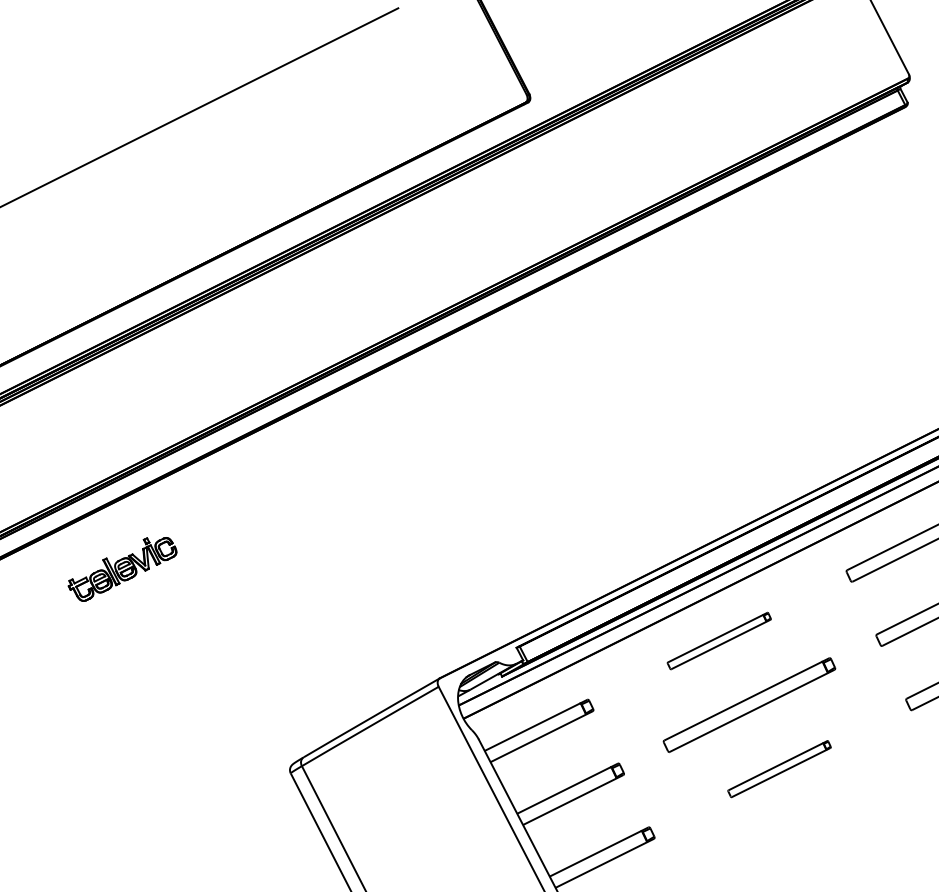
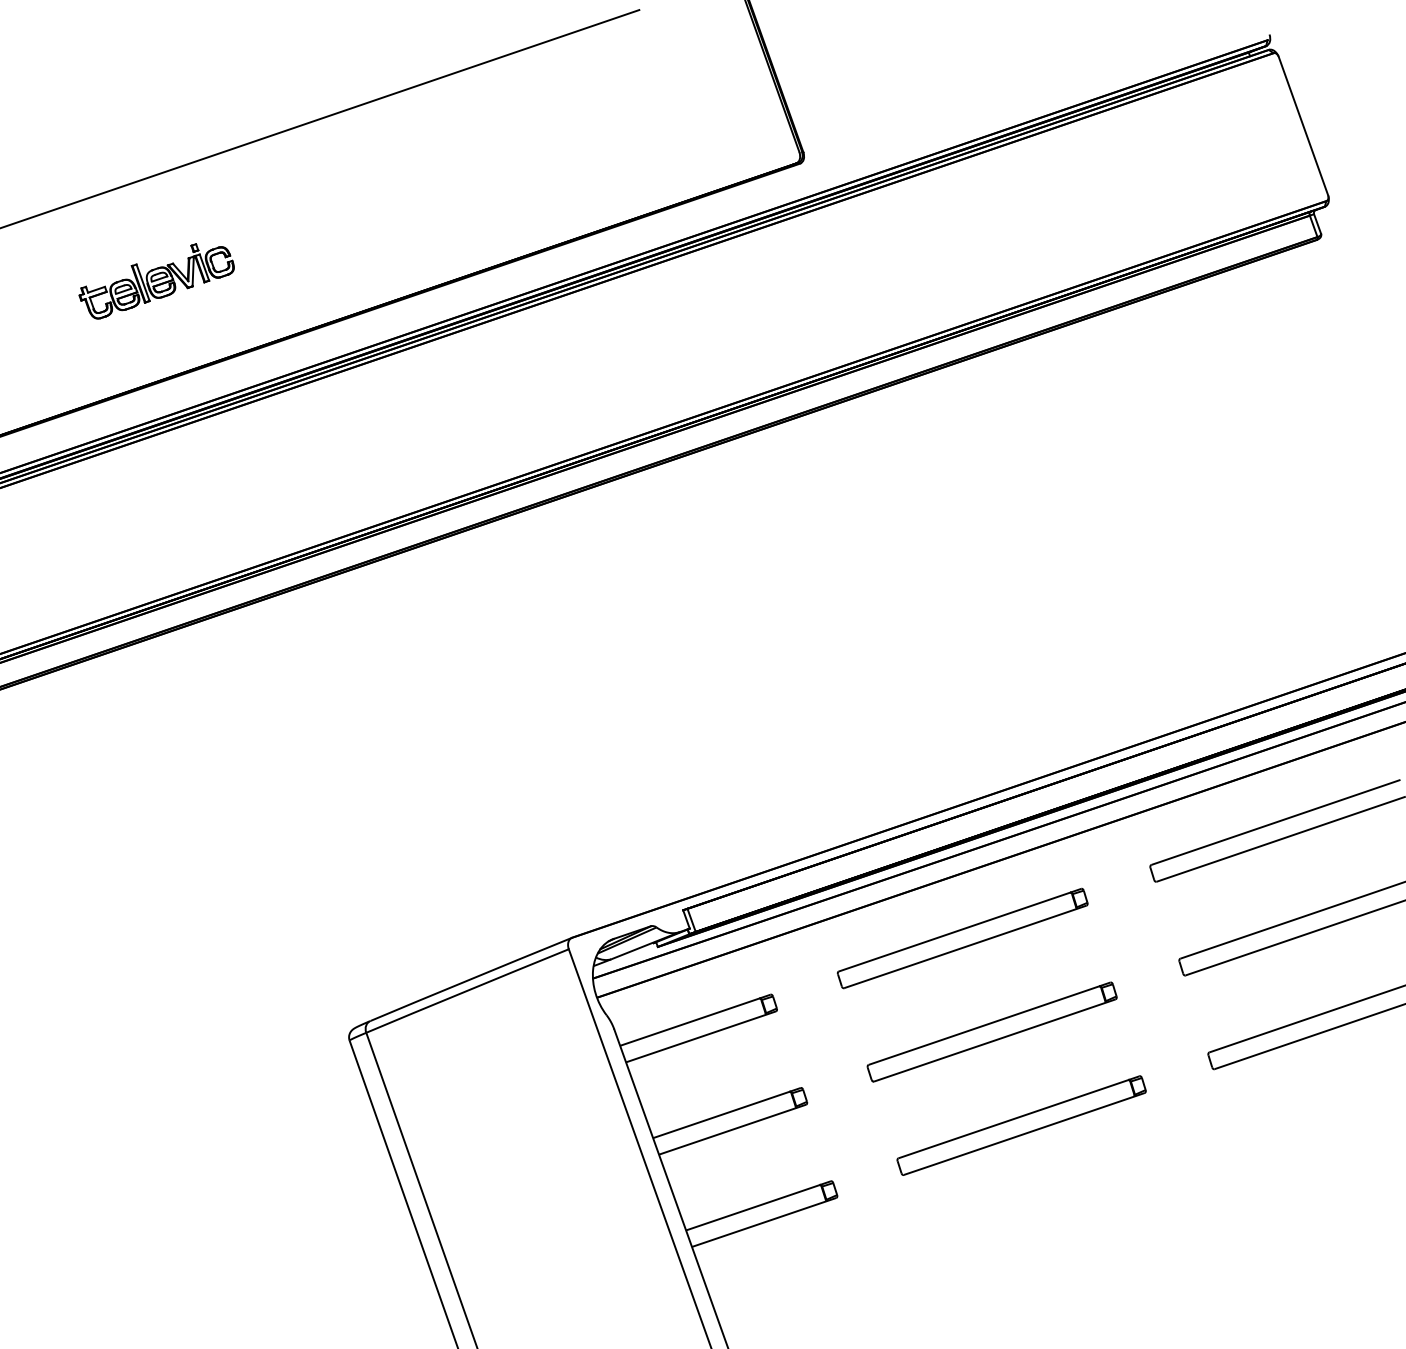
part: (122, 568) -> (156, 281), moved
part: (719, 641) -> (962, 938), size x1.67
part: (779, 769) -> (1021, 1125), size x1.67

